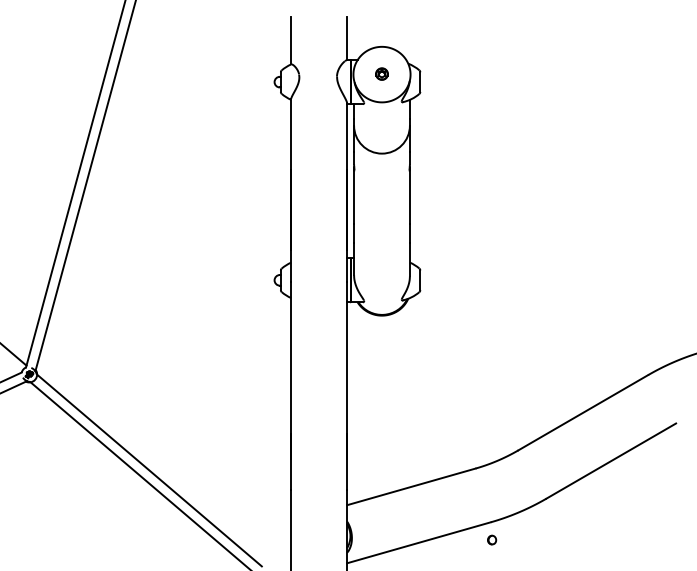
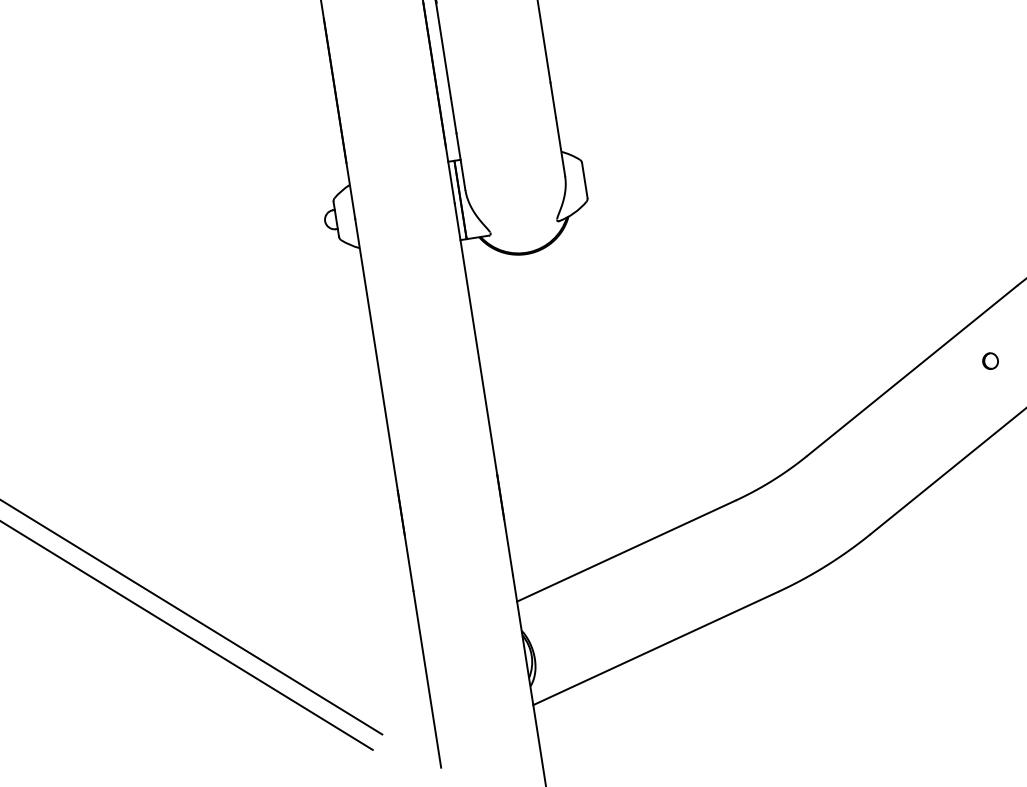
part: (492, 539) -> (991, 359), moved

